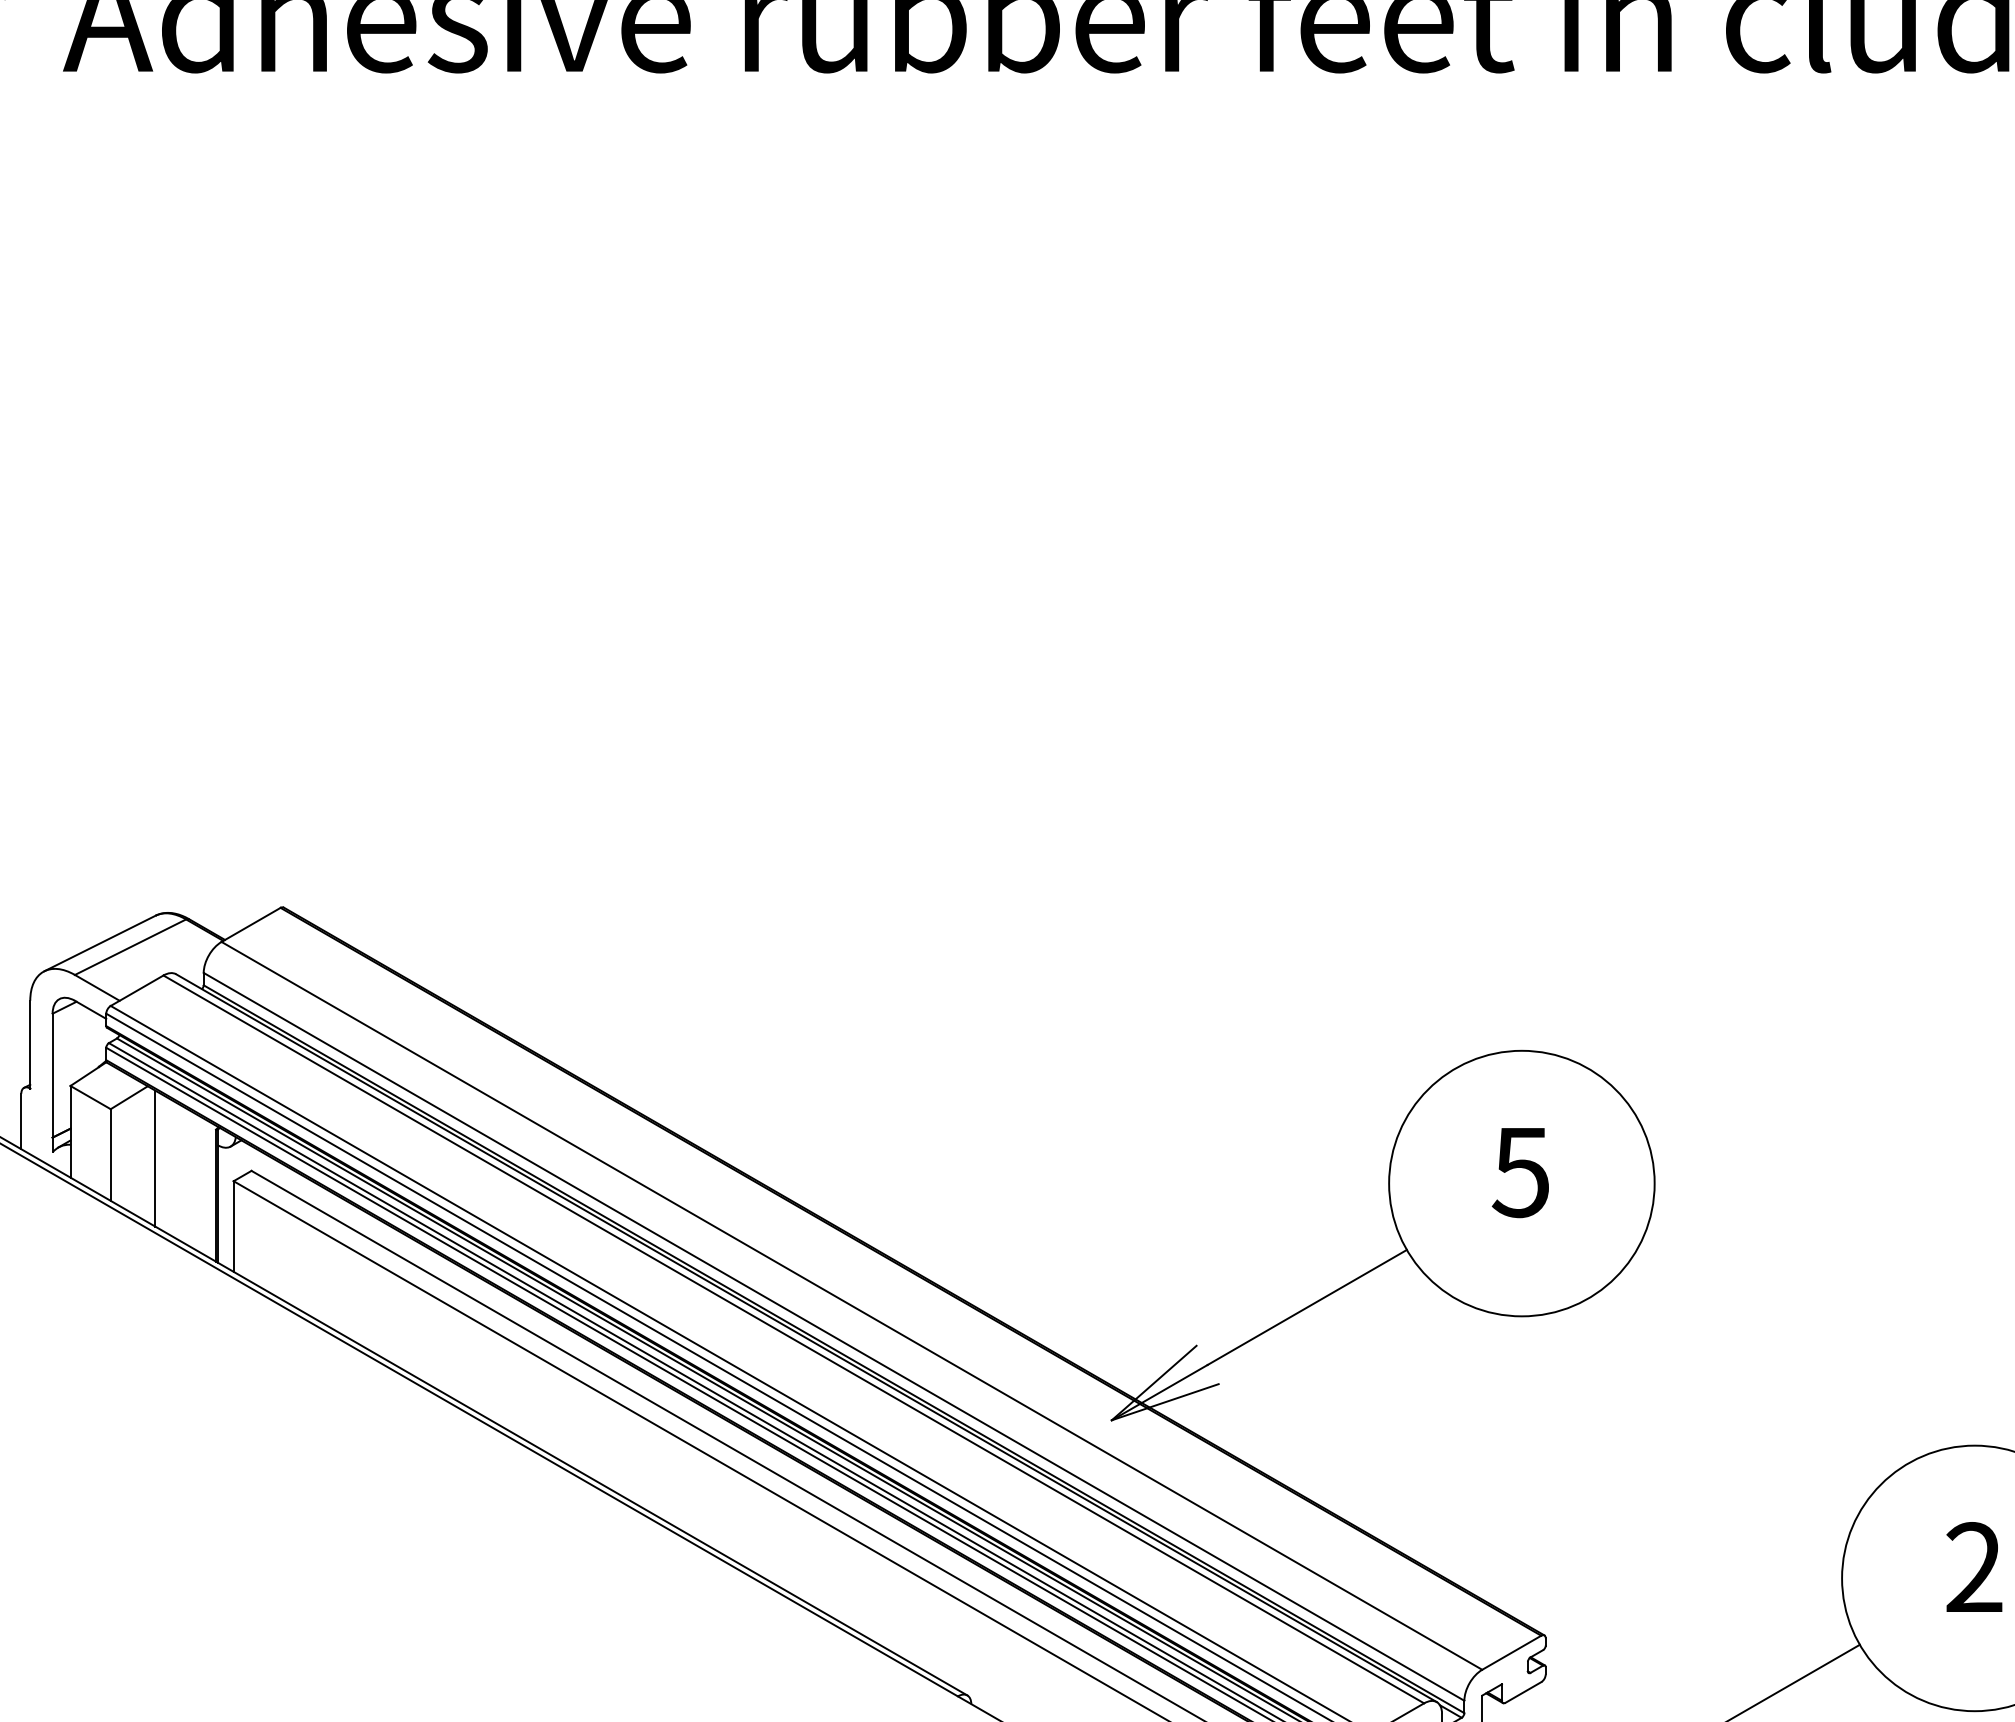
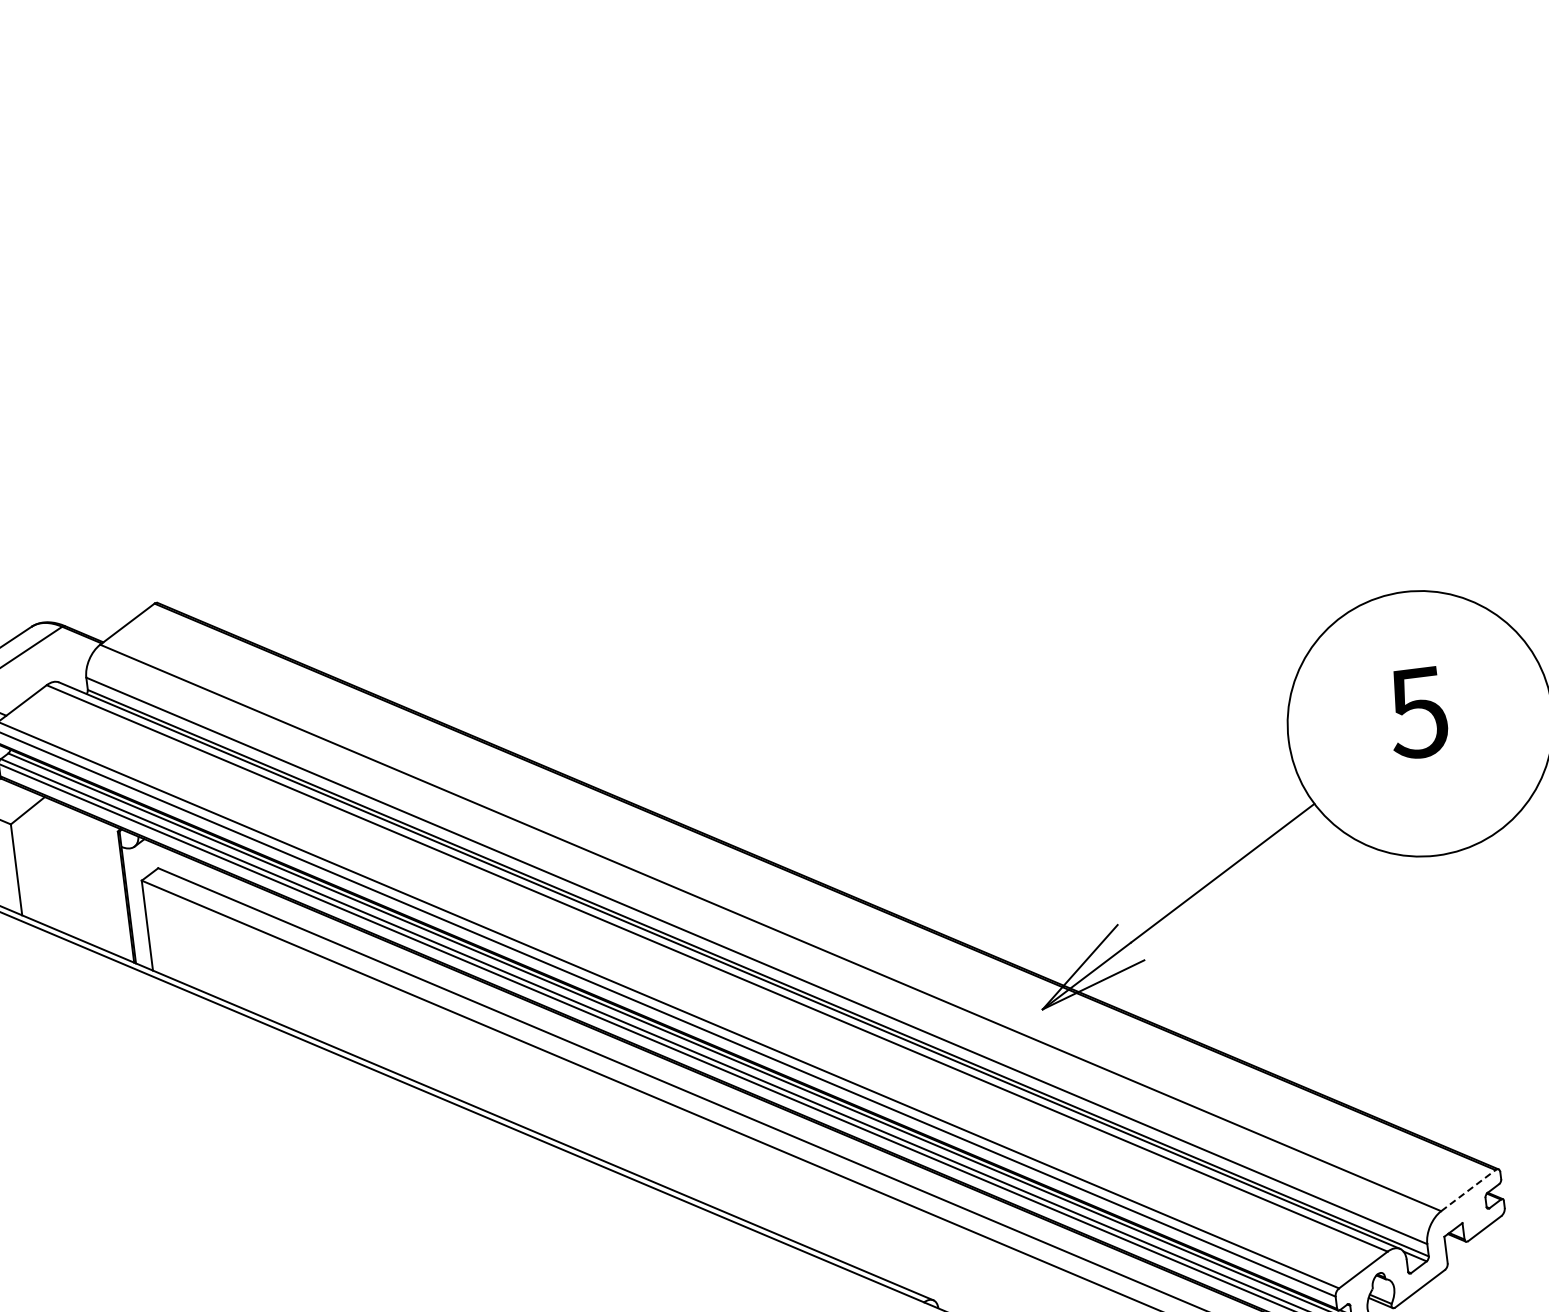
line: (155, 1158) -> (61, 867), removed
line: (1512, 1652) -> (1469, 1190), solid -> dashed

